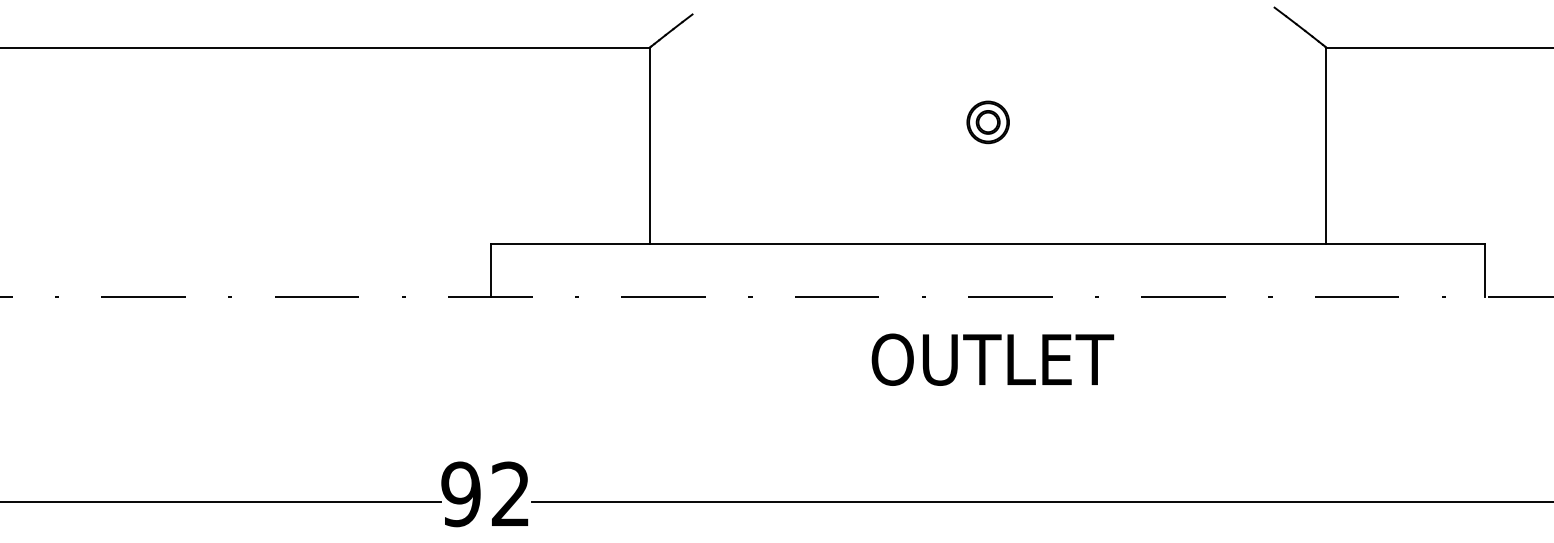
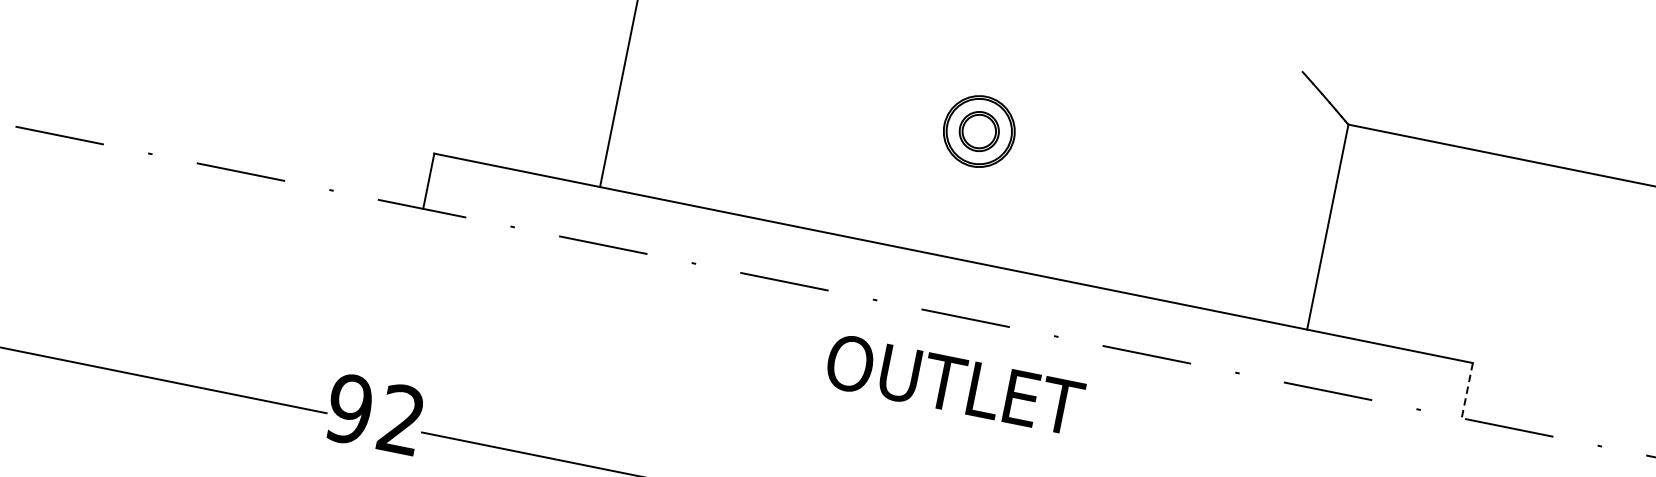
part: (987, 122) -> (978, 131), size x1.6
line: (1484, 270) -> (1466, 390), solid -> dashed
text: (992, 359) -> (954, 384), moved

